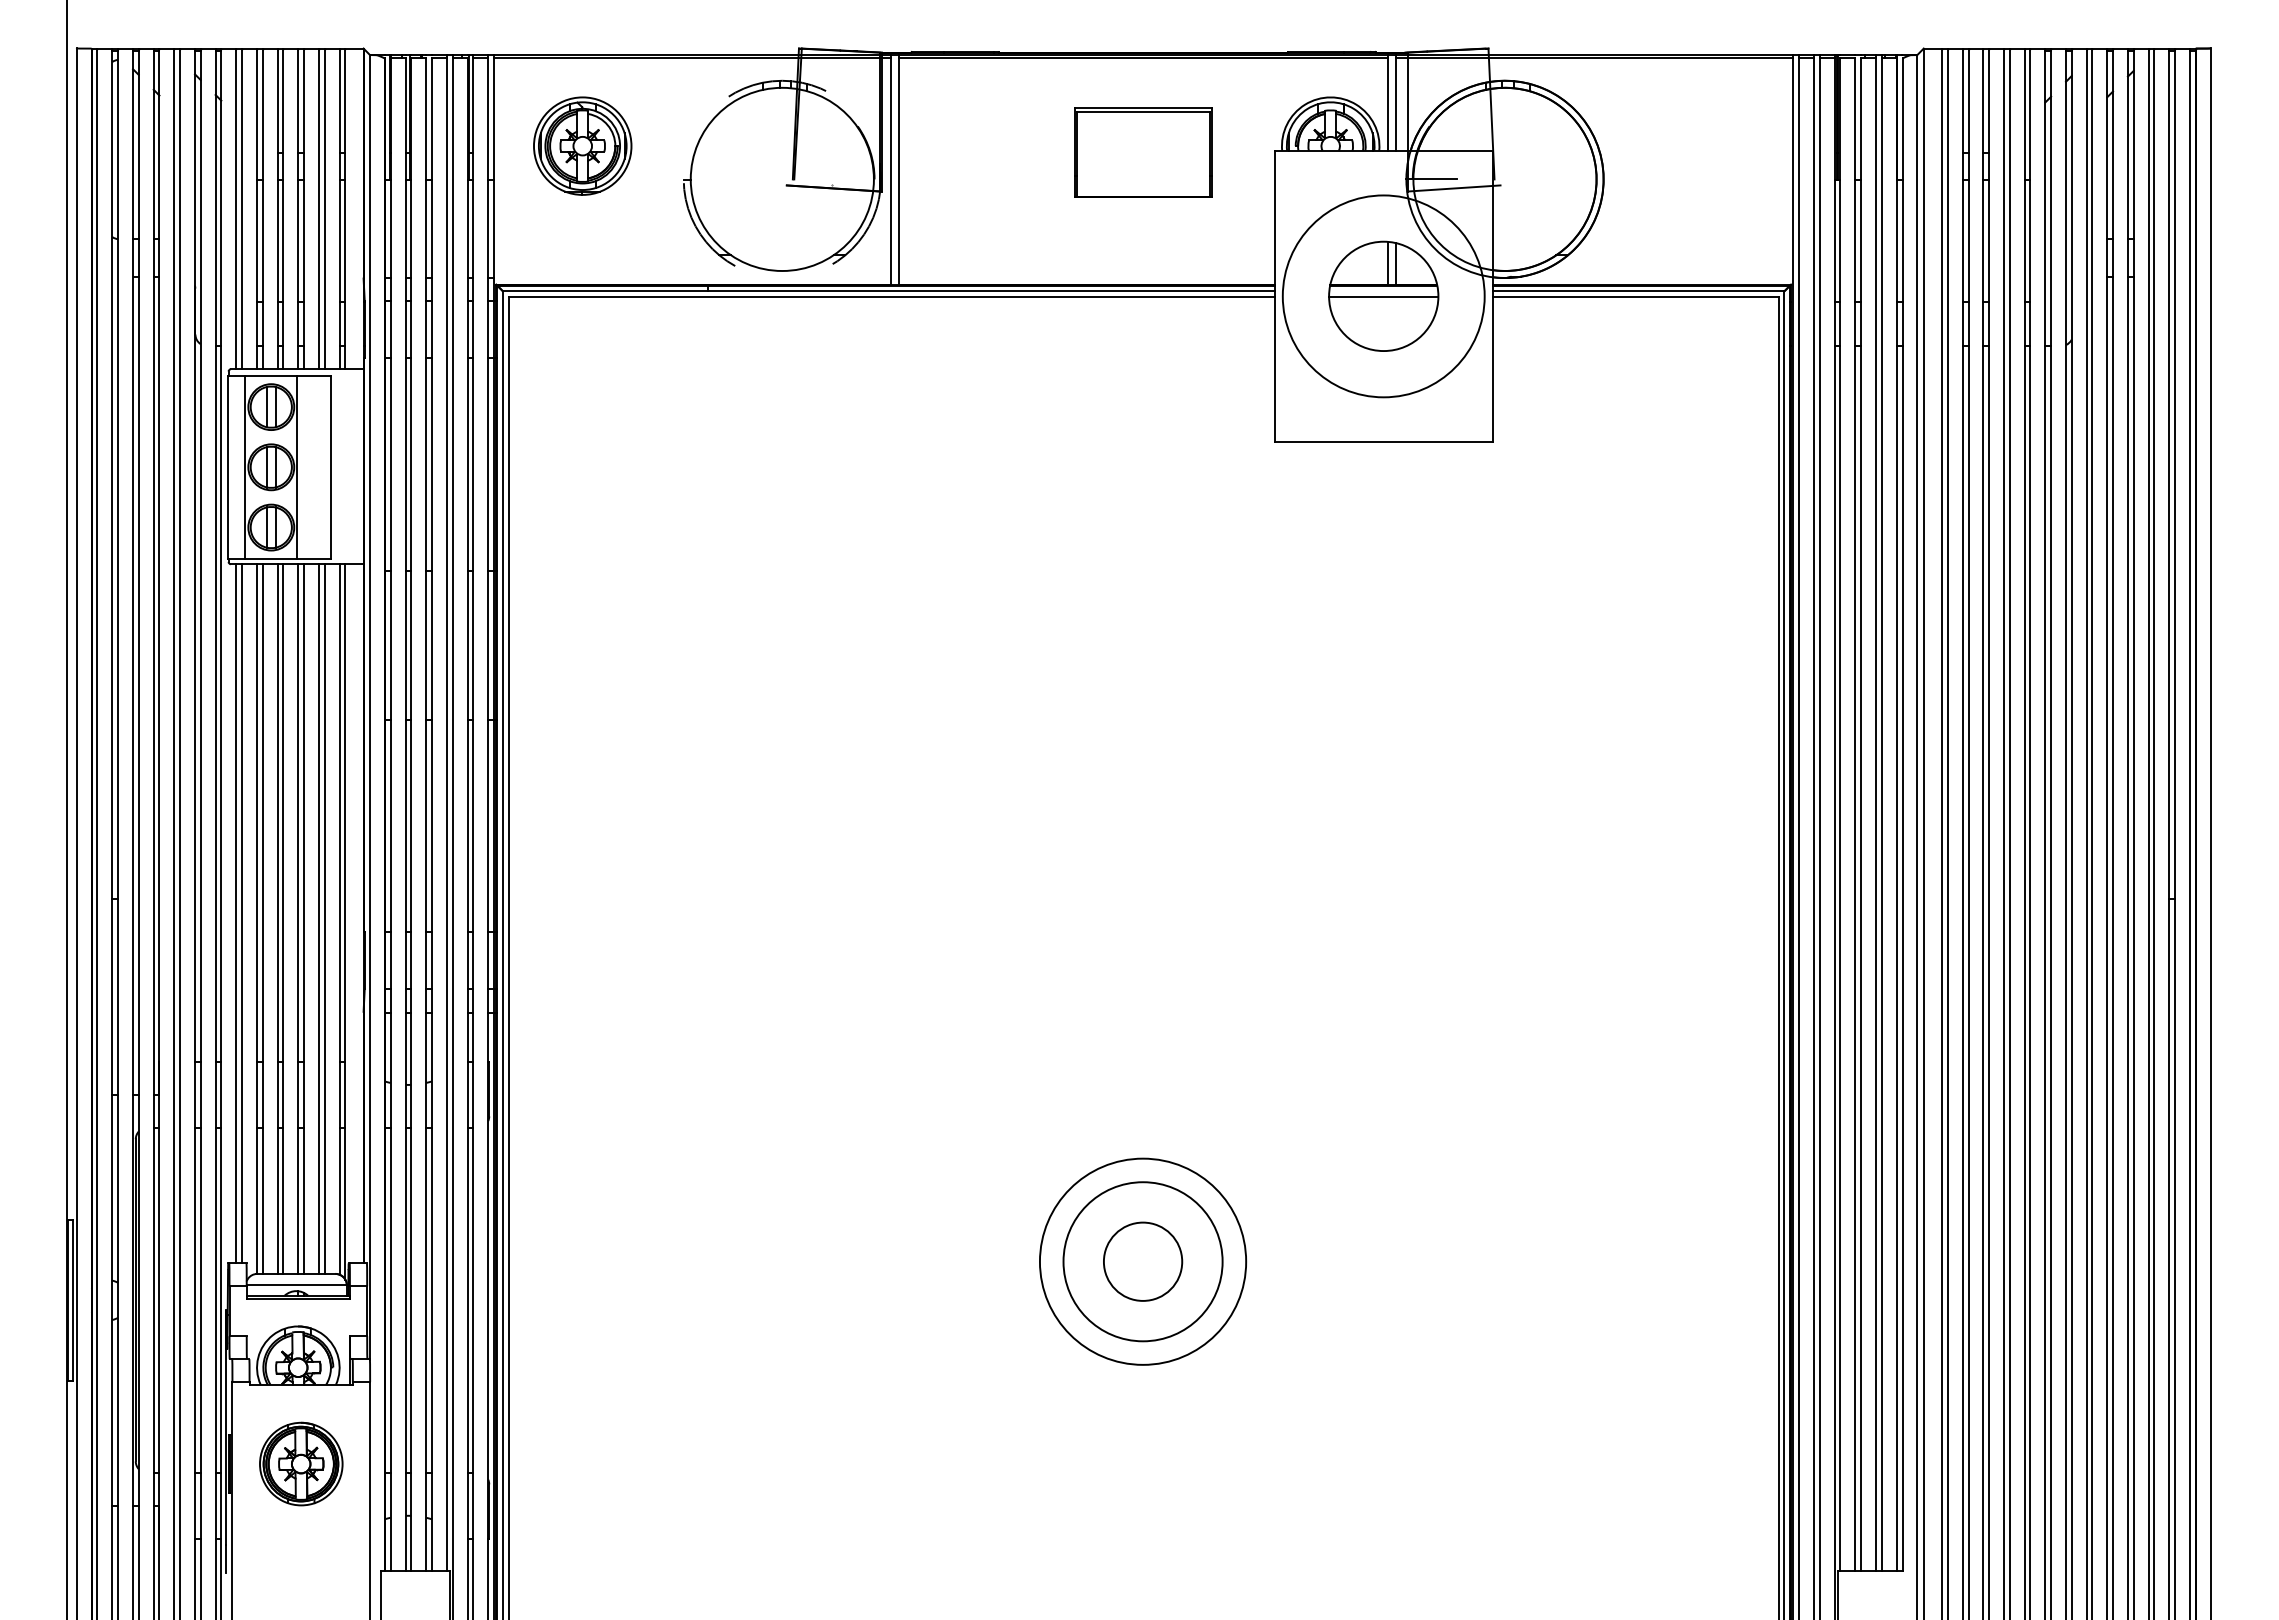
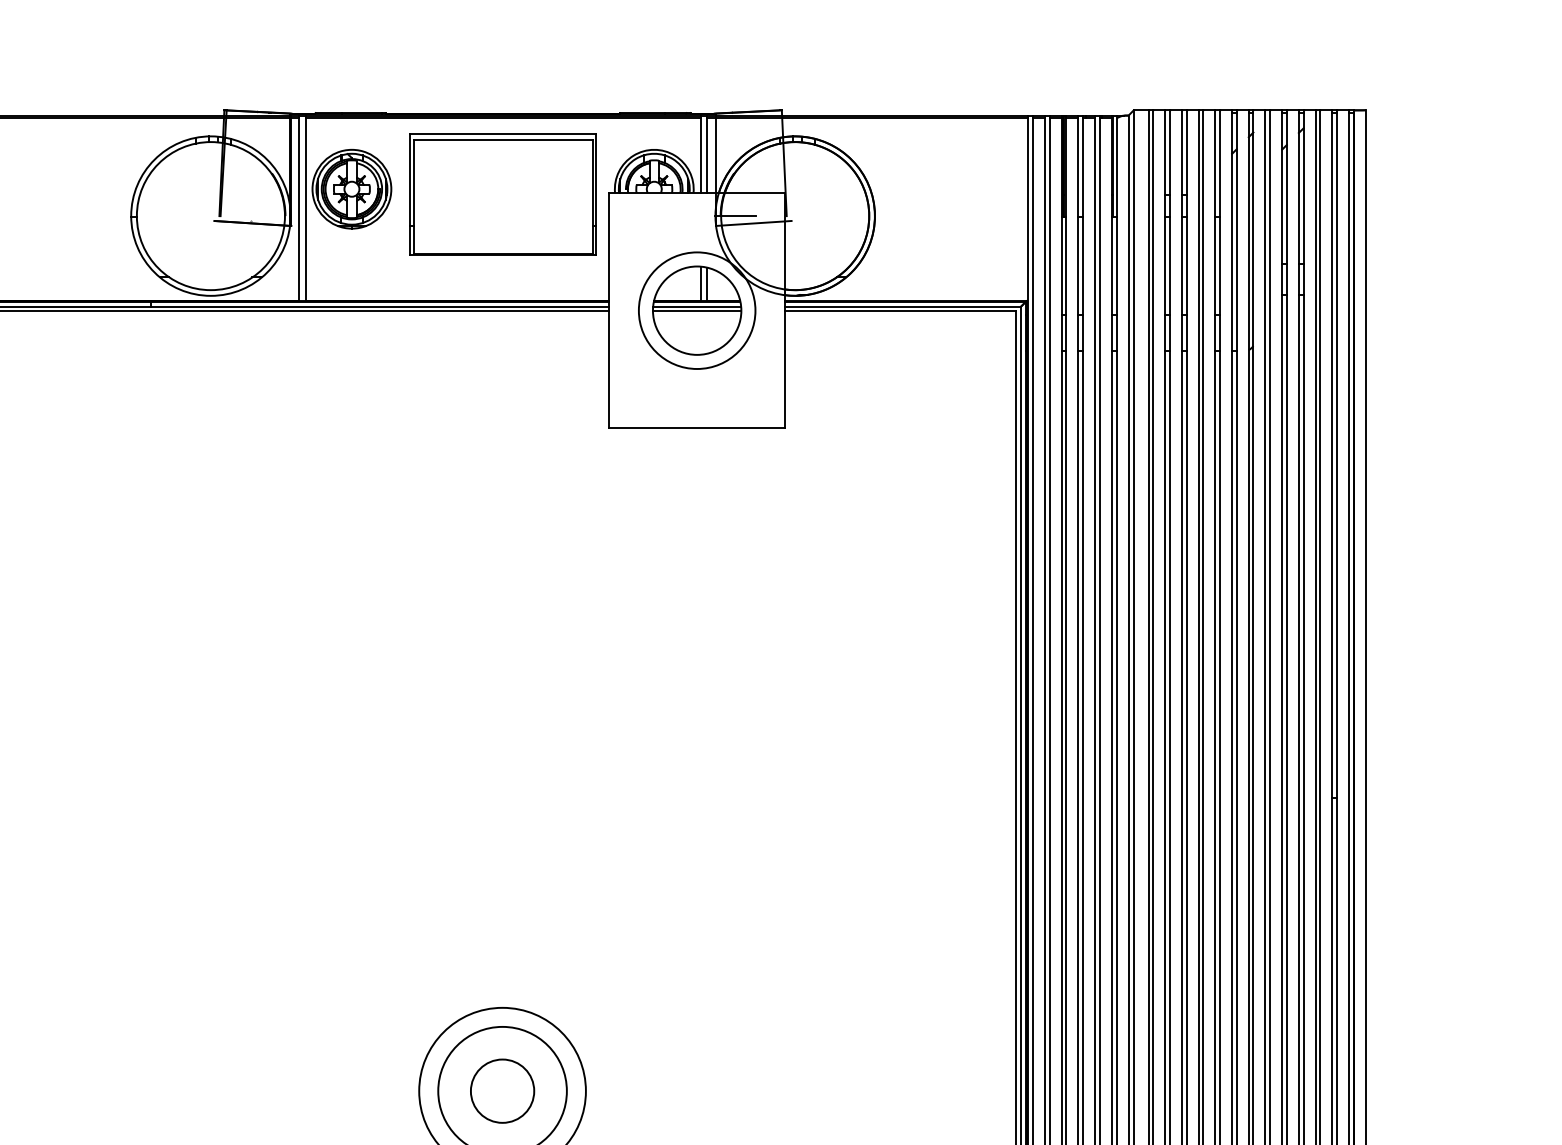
part: (582, 145) -> (351, 188), moved
part: (1143, 152) -> (502, 194), size x1.67
circle: (781, 179) -> (210, 216), dashed -> solid
line: (1383, 291) -> (696, 306), added
circle: (1383, 296) -> (696, 310), size x0.71

